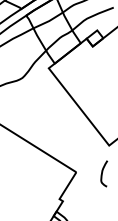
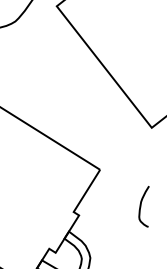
curve: (102, 173) -> (141, 206), moved

